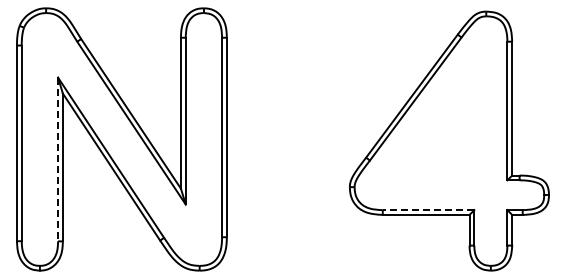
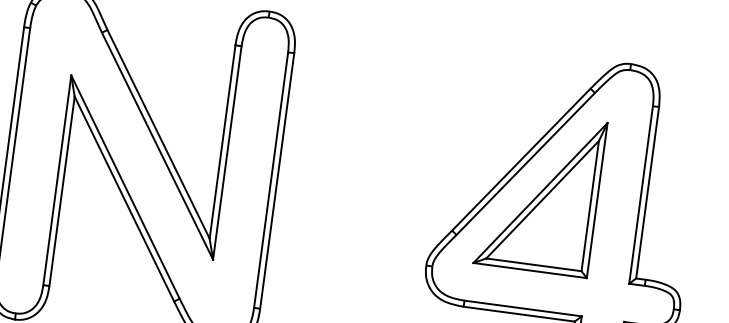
part: (429, 119) -> (539, 192), added
line: (58, 159) -> (57, 180), dashed -> solid
line: (428, 210) -> (523, 308), dashed -> solid

